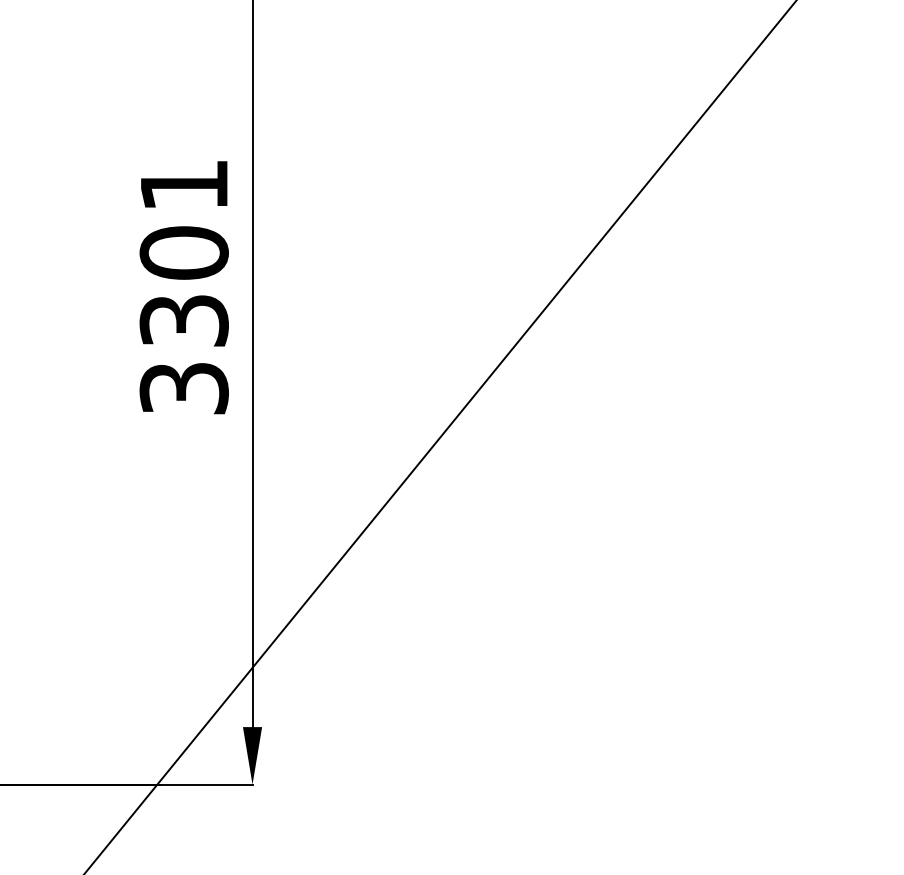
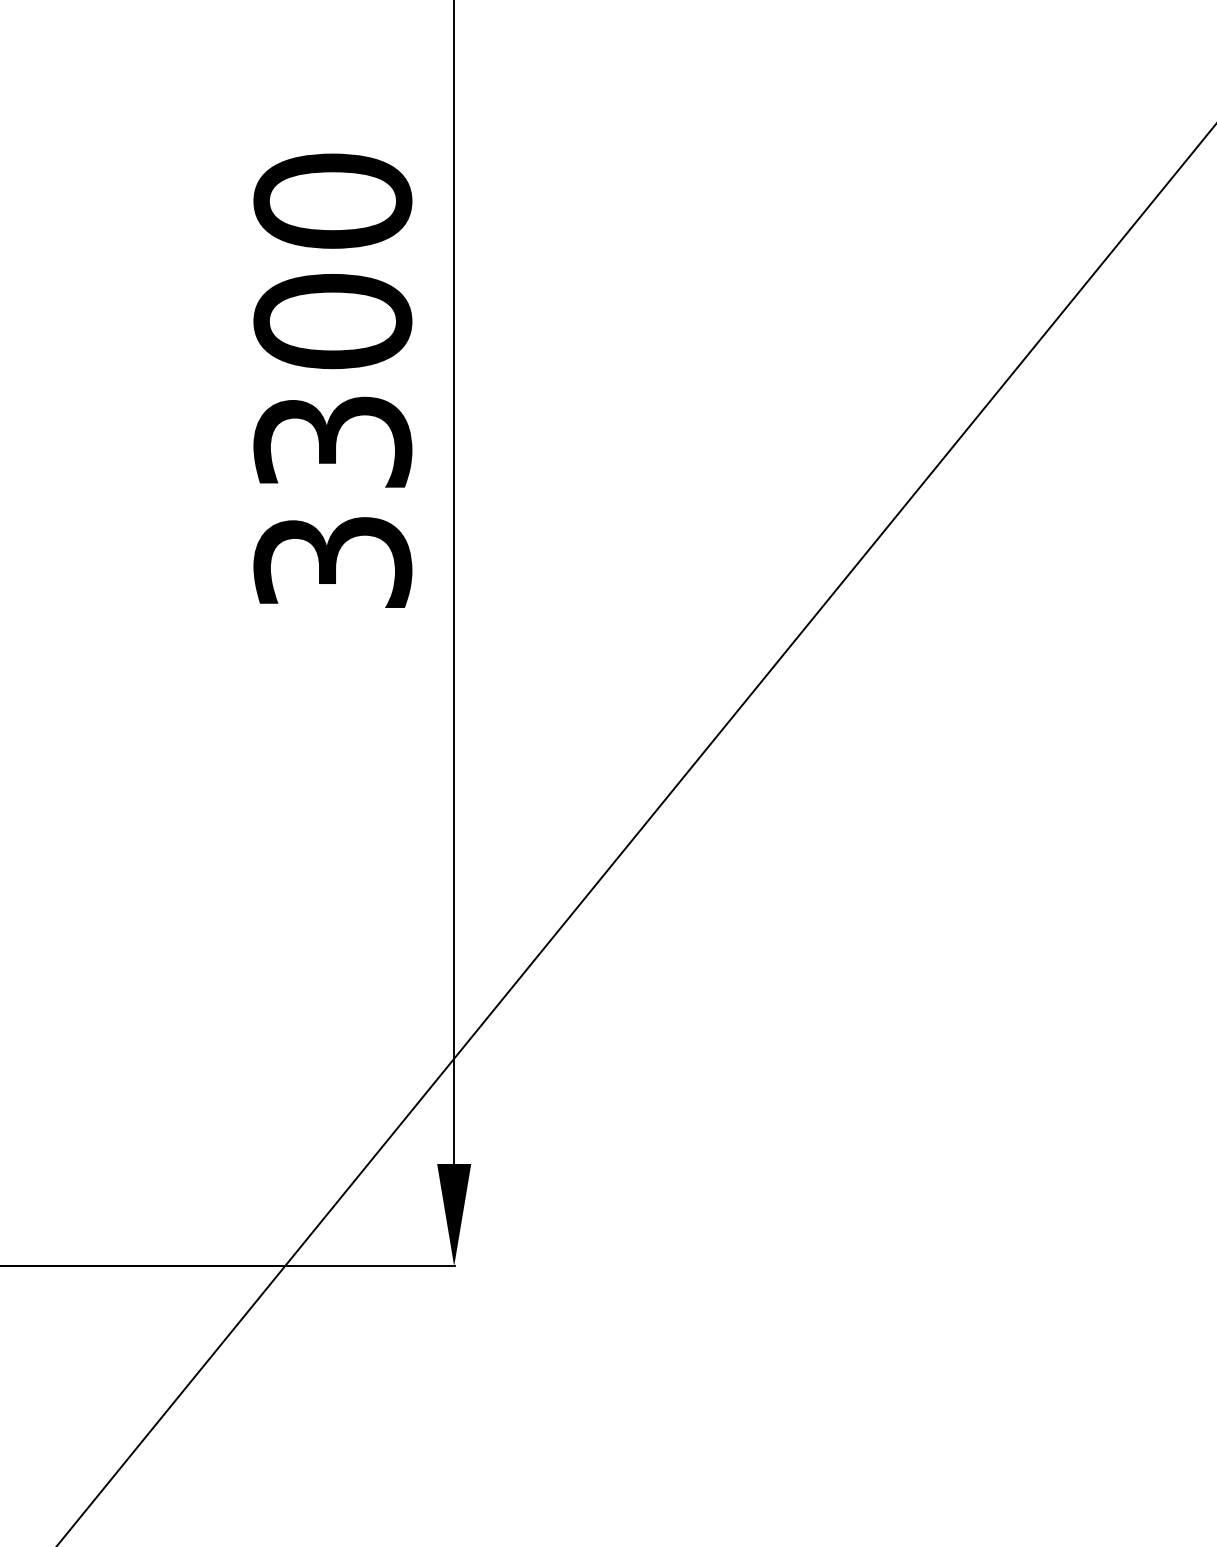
text: (183, 185) -> (331, 201), 3301 -> 3300

